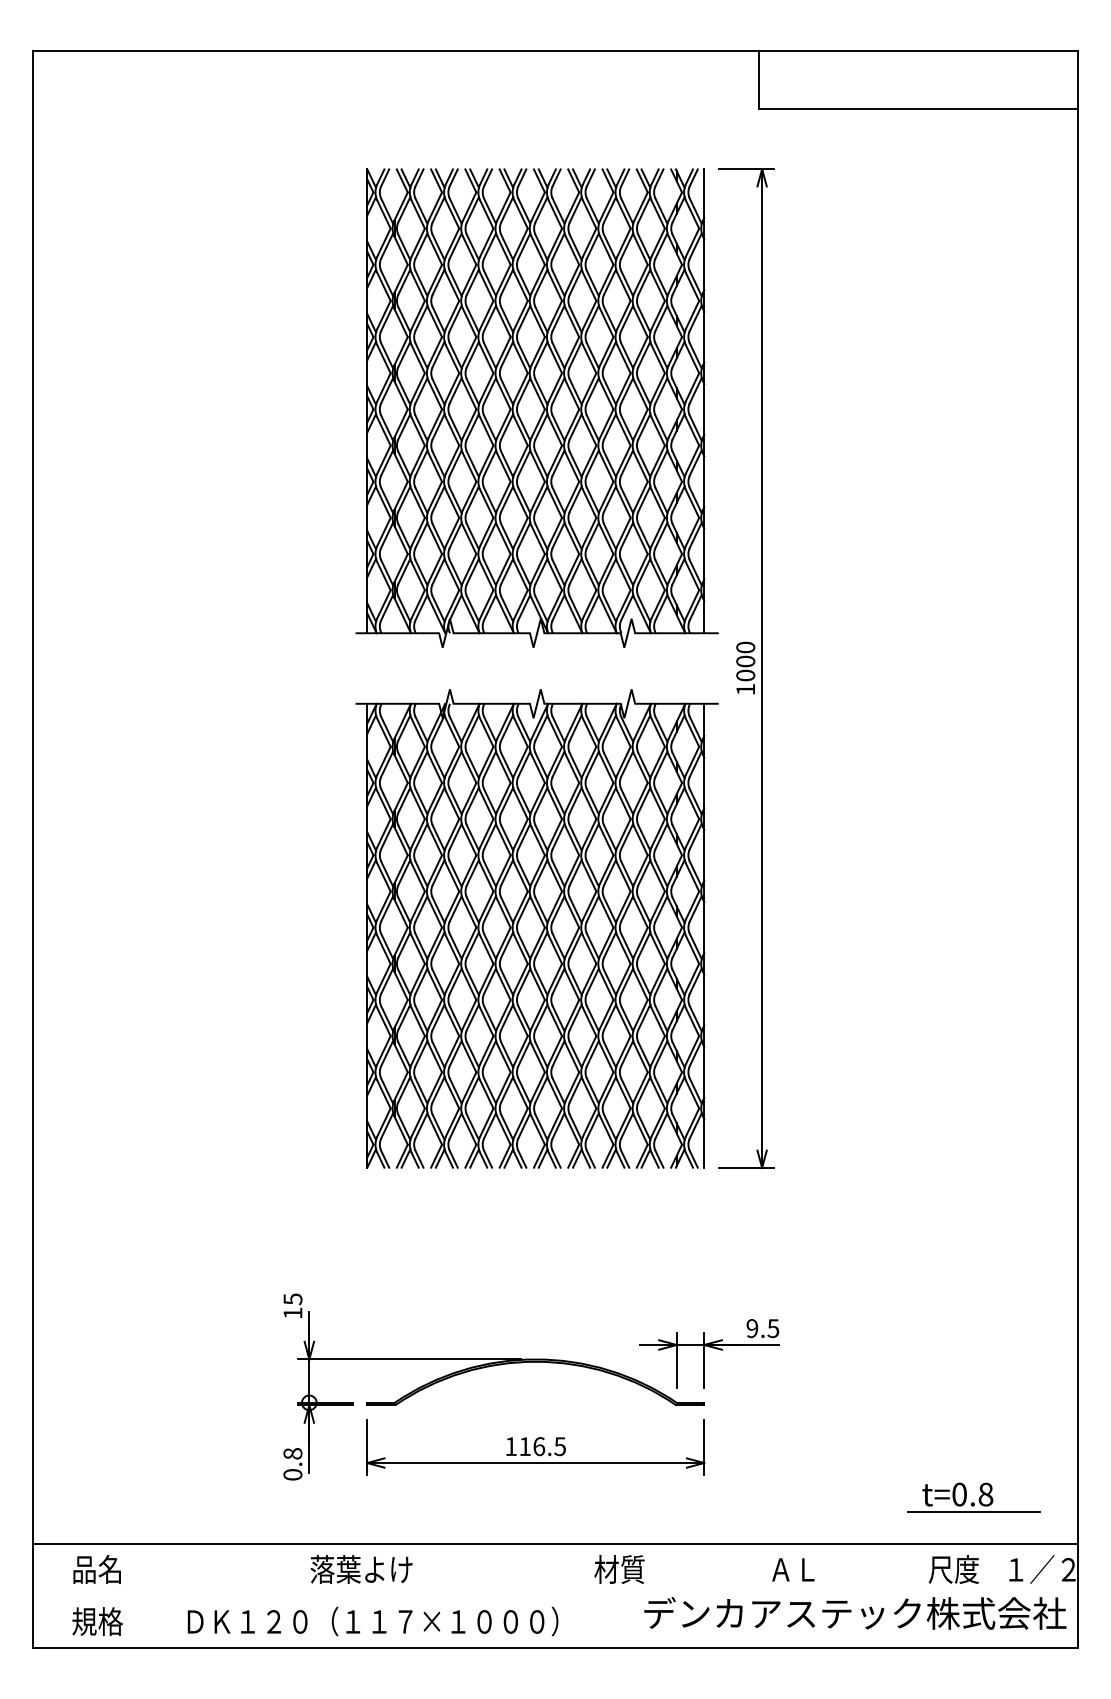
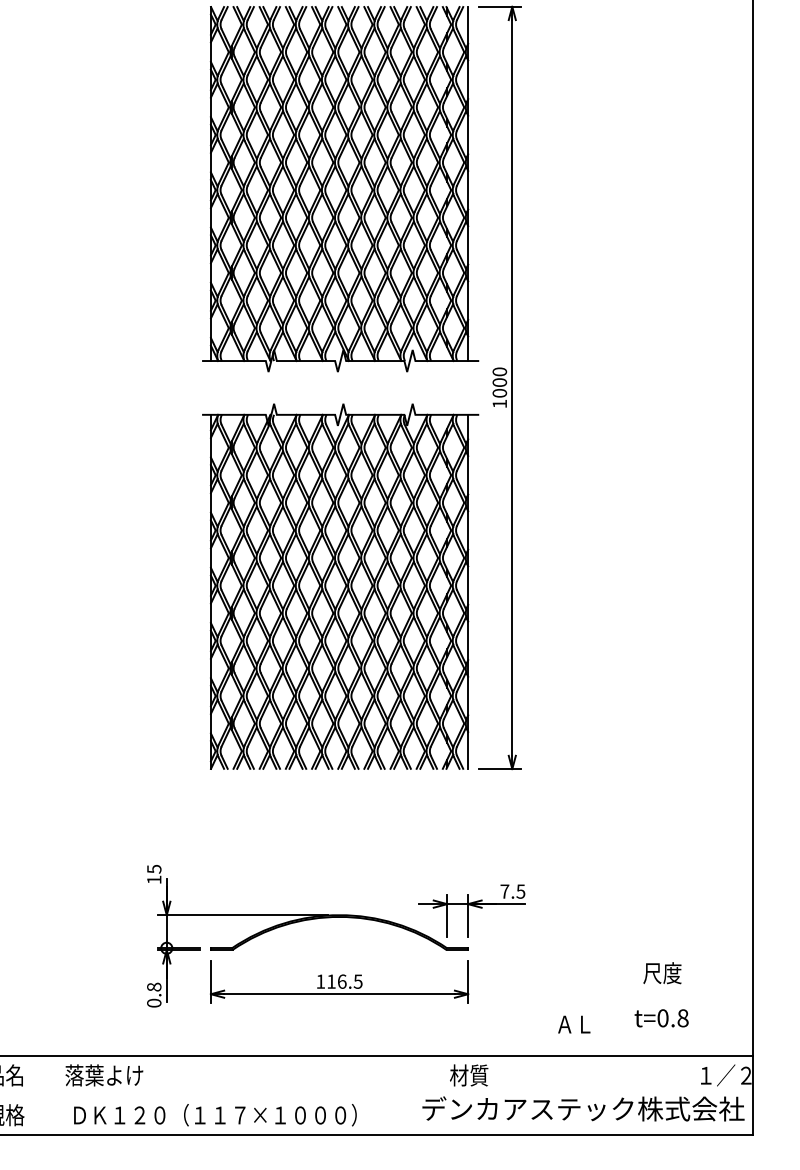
text: (752, 1328) -> (504, 891), 9.5 -> 7.5
line: (973, 1512) -> (673, 1031), removed
text: (361, 1569) -> (104, 1075), moved
text: (619, 1569) -> (469, 1075), moved
text: (793, 1569) -> (574, 1024), moved
text: (953, 1569) -> (662, 973), moved

